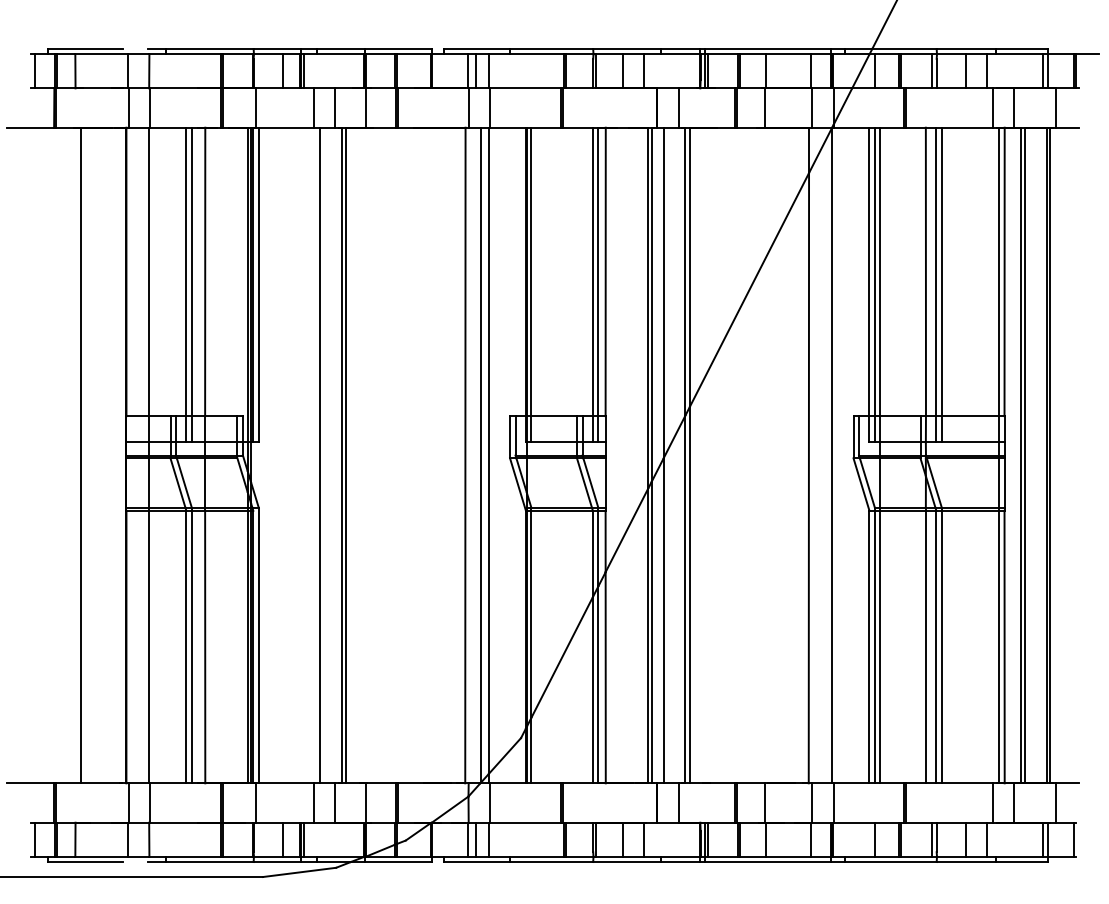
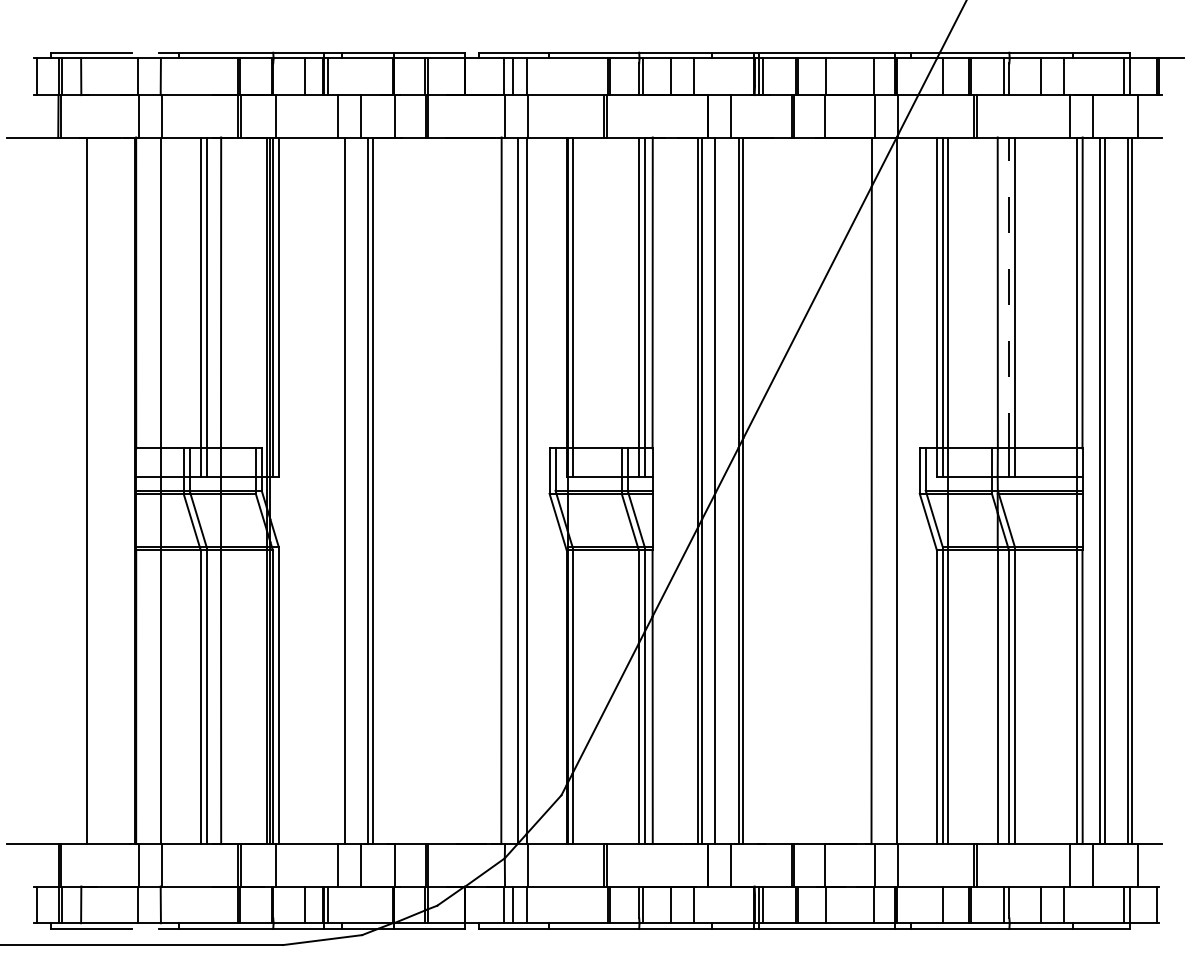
line: (936, 271) -> (1009, 292), solid -> dashed

